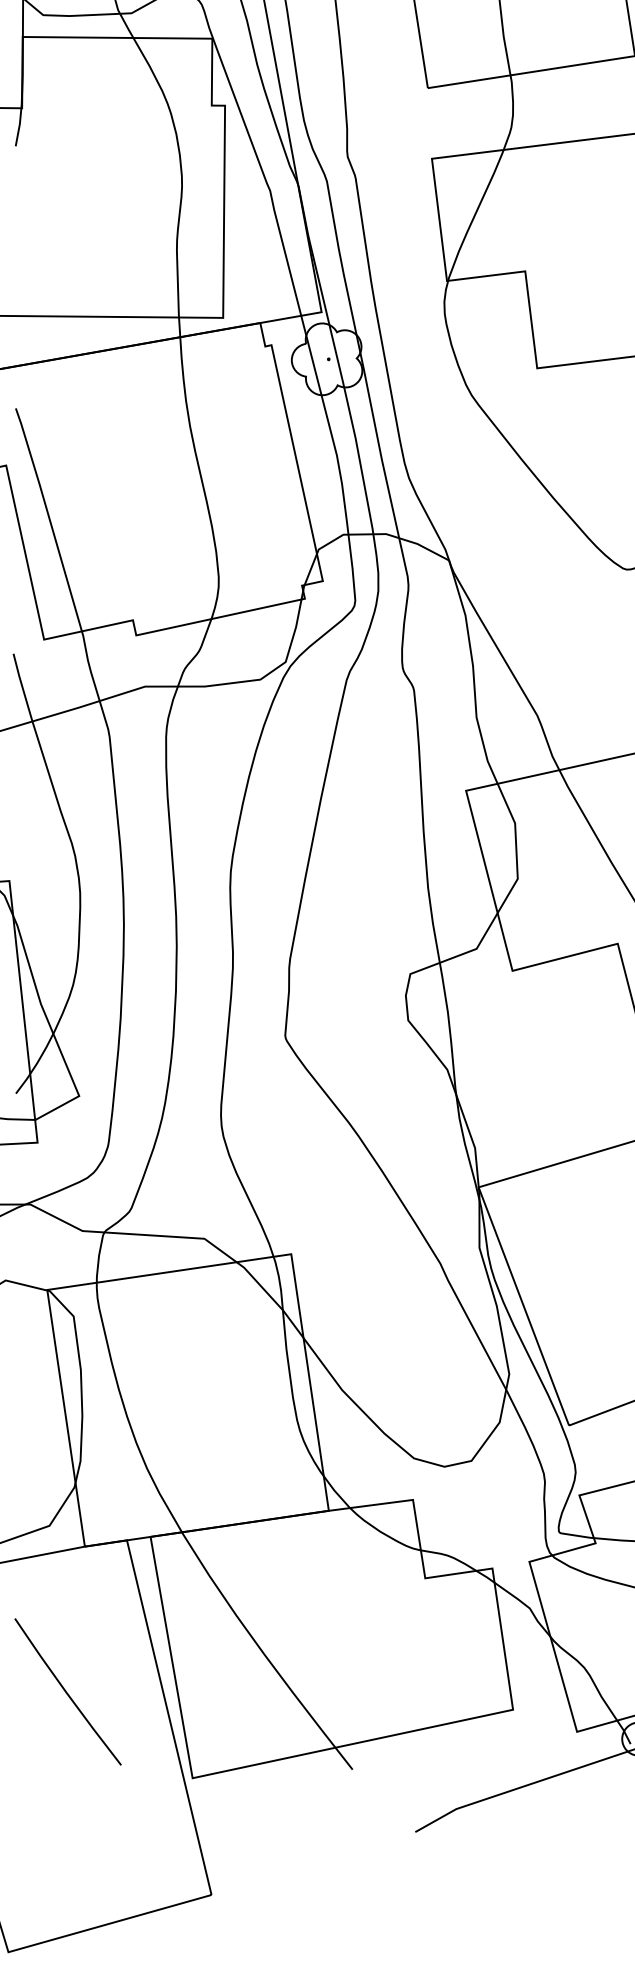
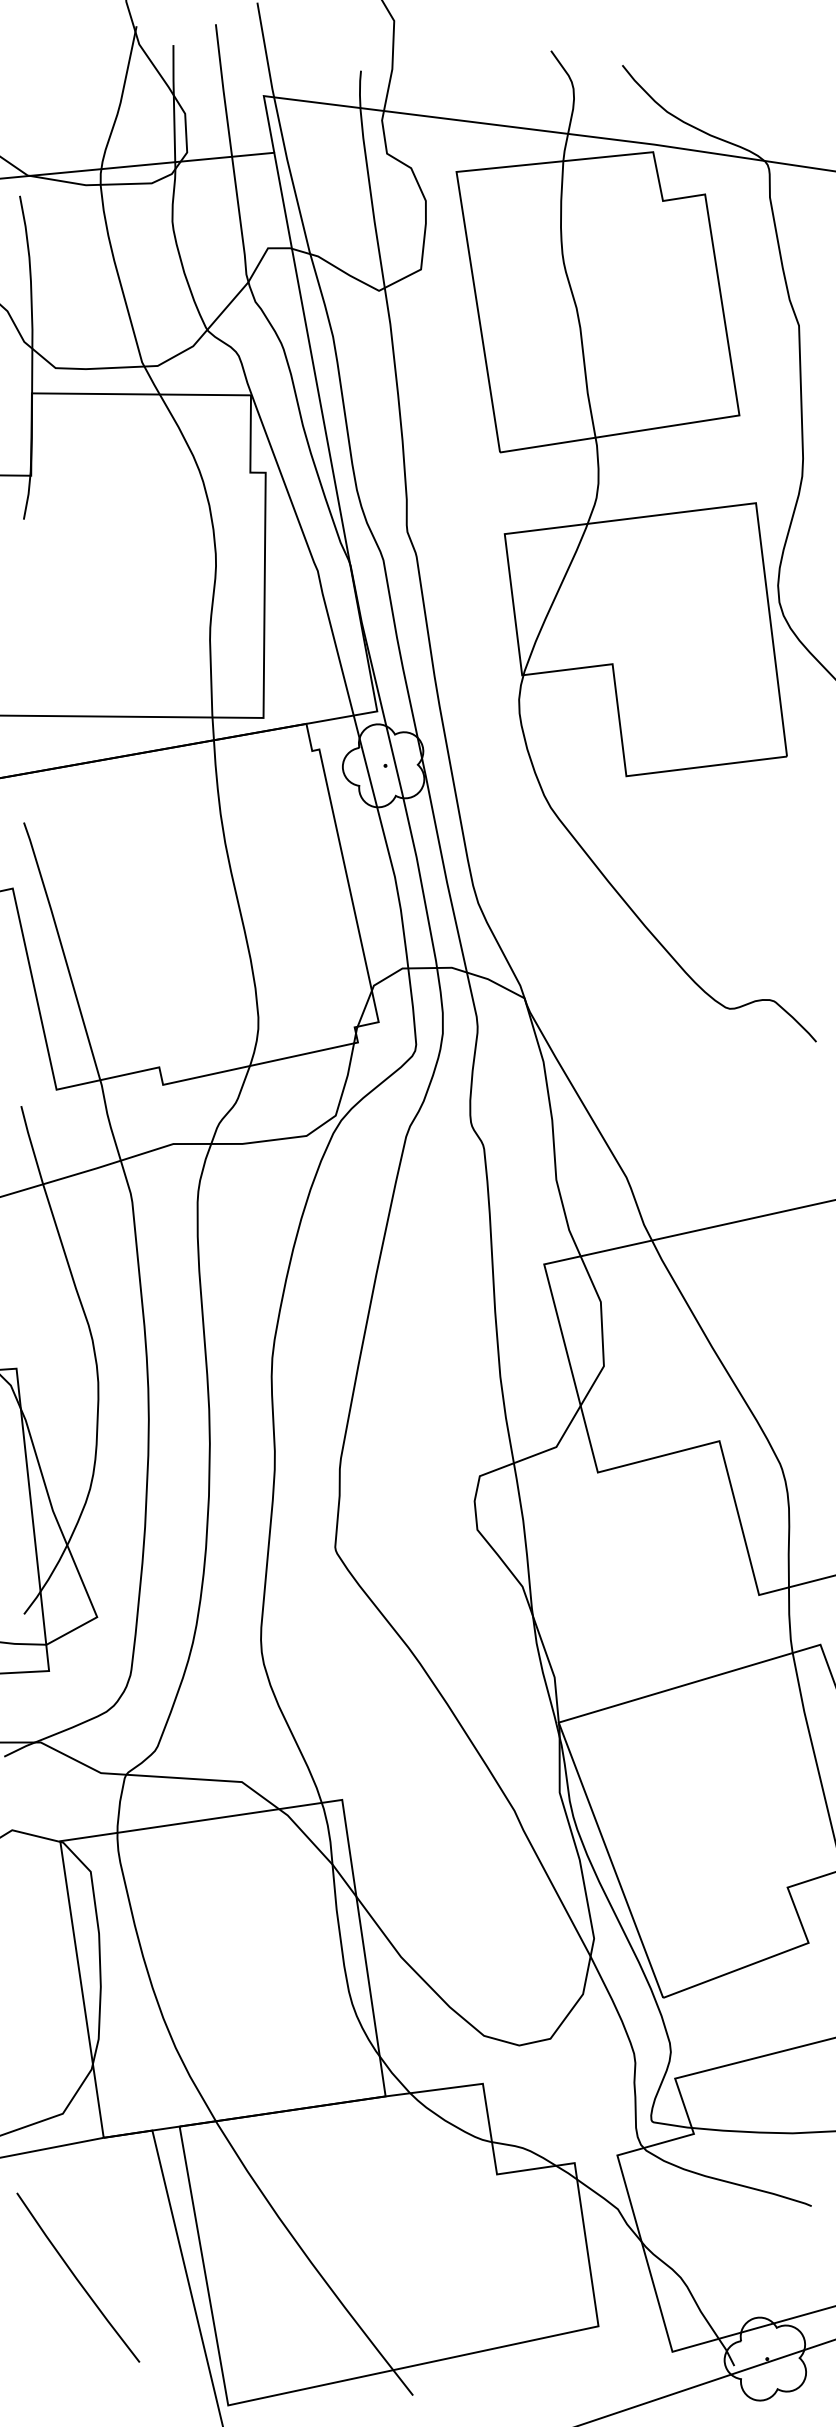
line: (67, 1692) -> (77, 2278), moved

